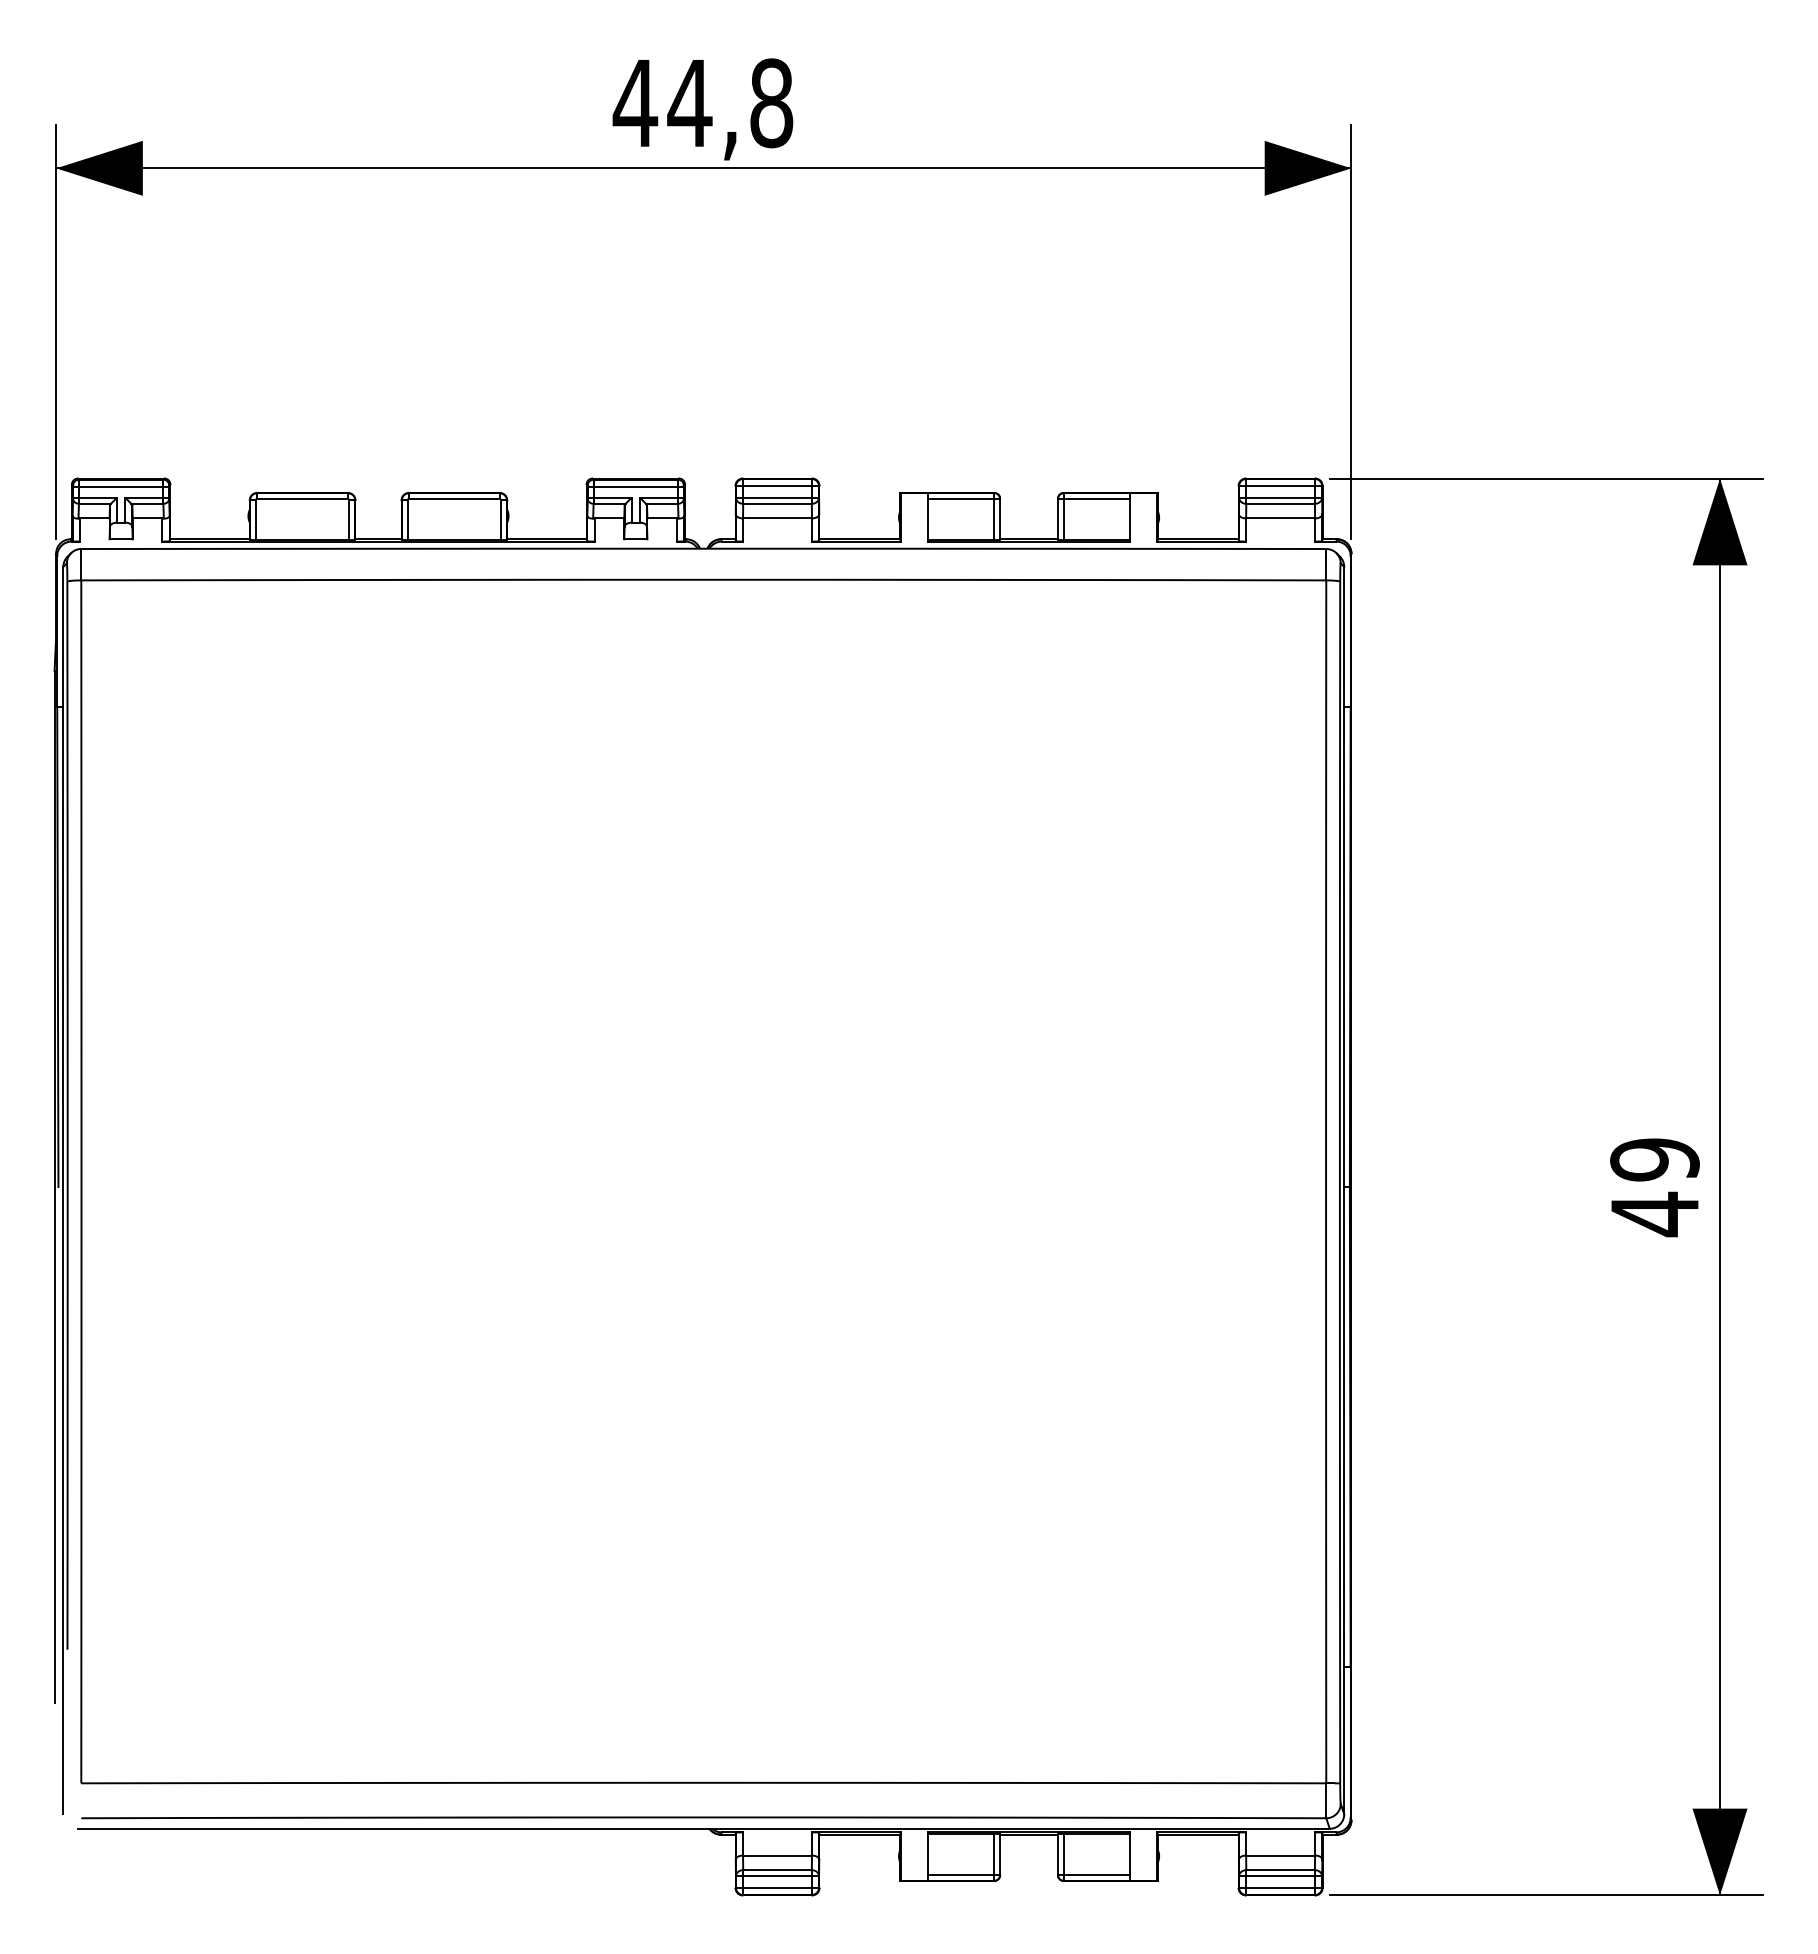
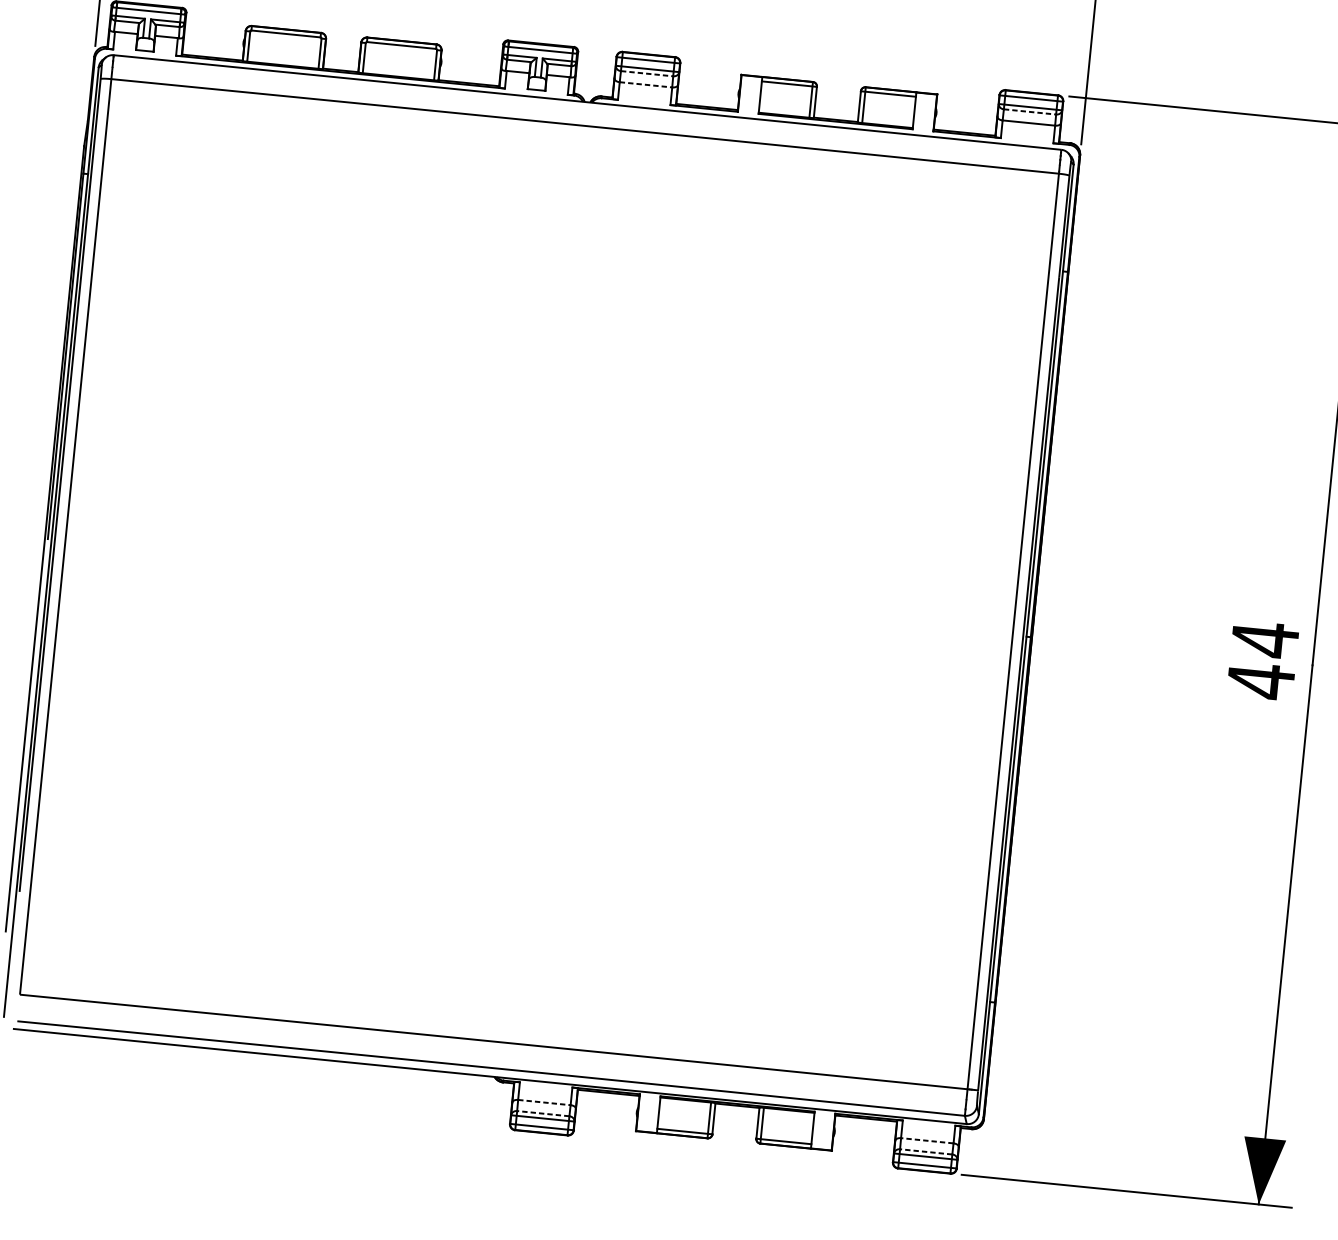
line: (778, 503) -> (647, 73), solid -> dashed
line: (1281, 503) -> (1030, 111), solid -> dashed
line: (778, 518) -> (646, 84), solid -> dashed
text: (1654, 1159) -> (1264, 639), 49 -> 44
line: (778, 1855) -> (545, 1102), solid -> dashed
line: (1280, 1855) -> (927, 1140), solid -> dashed
line: (777, 1870) -> (543, 1113), solid -> dashed
line: (1280, 1870) -> (926, 1152), solid -> dashed

